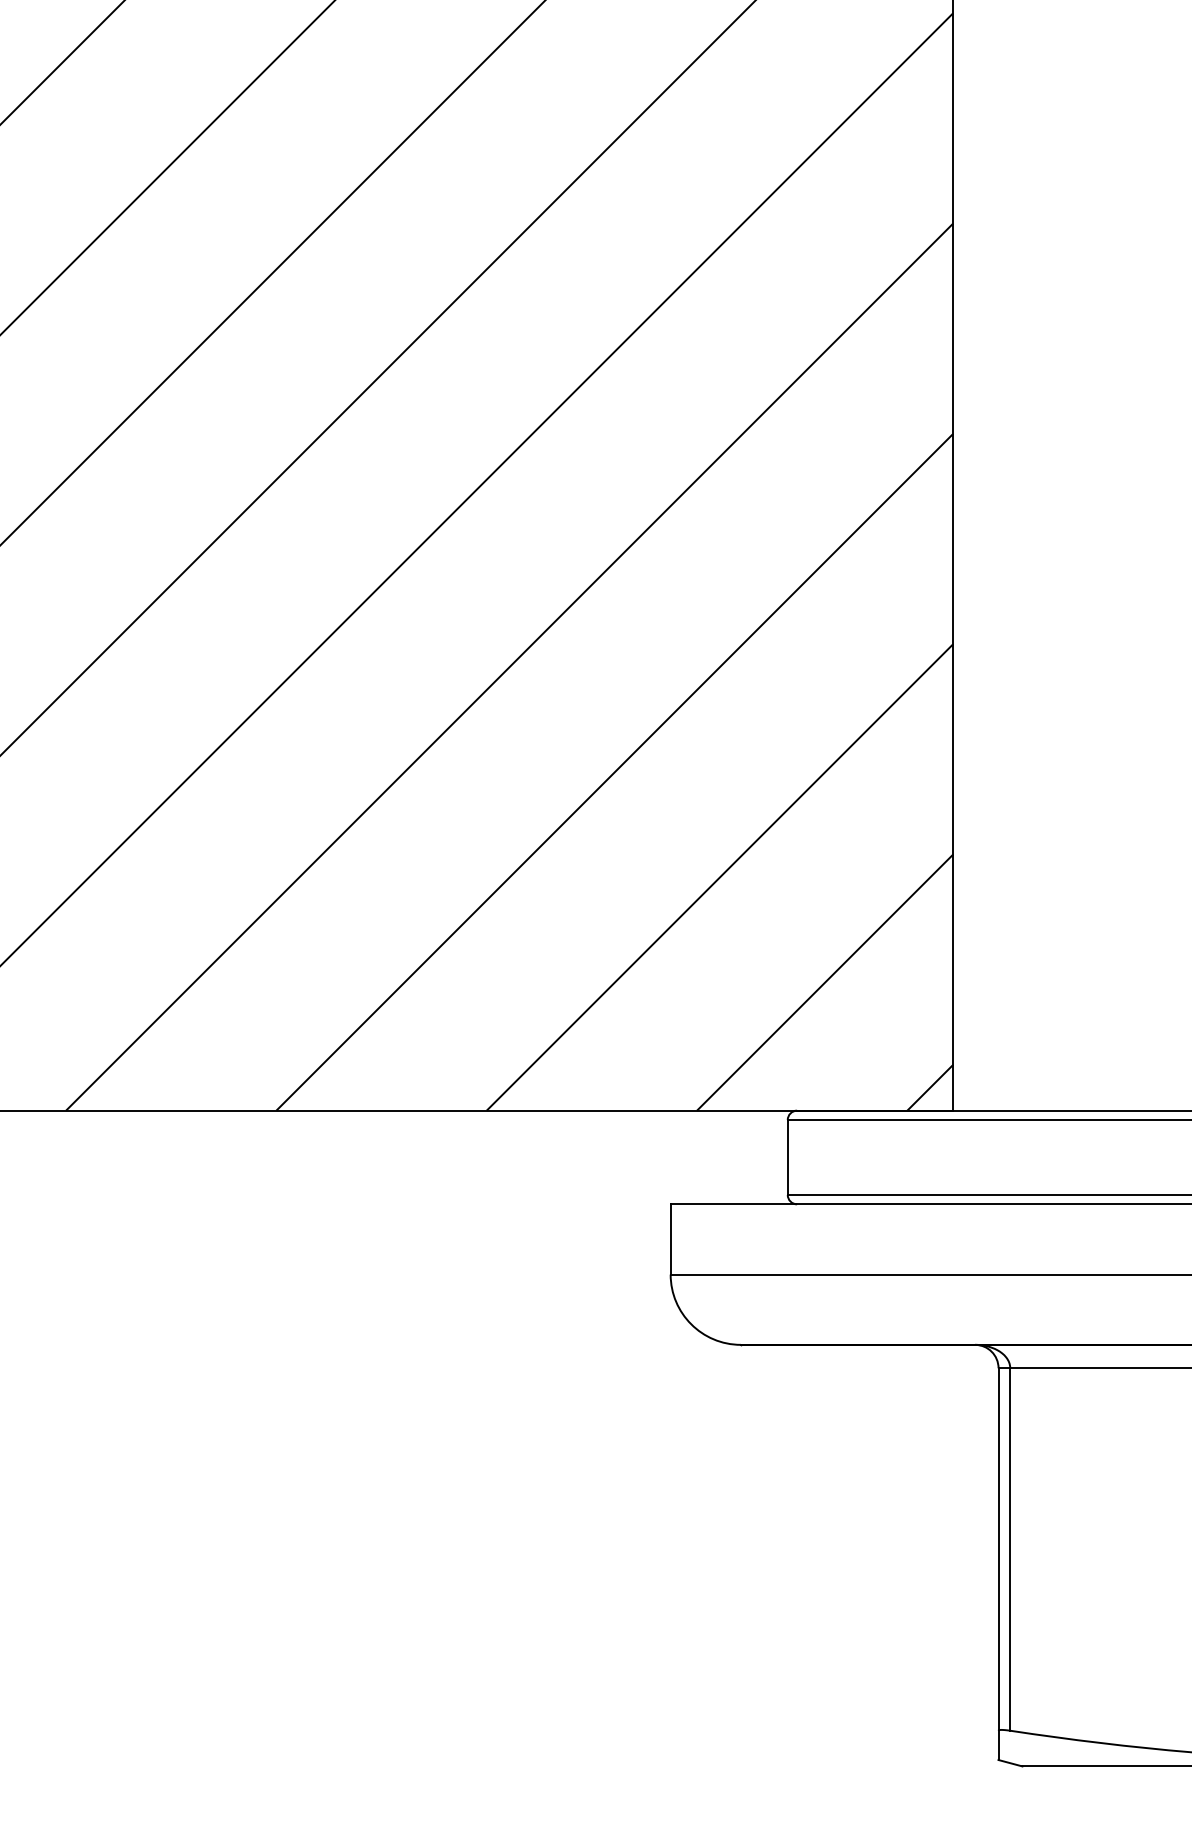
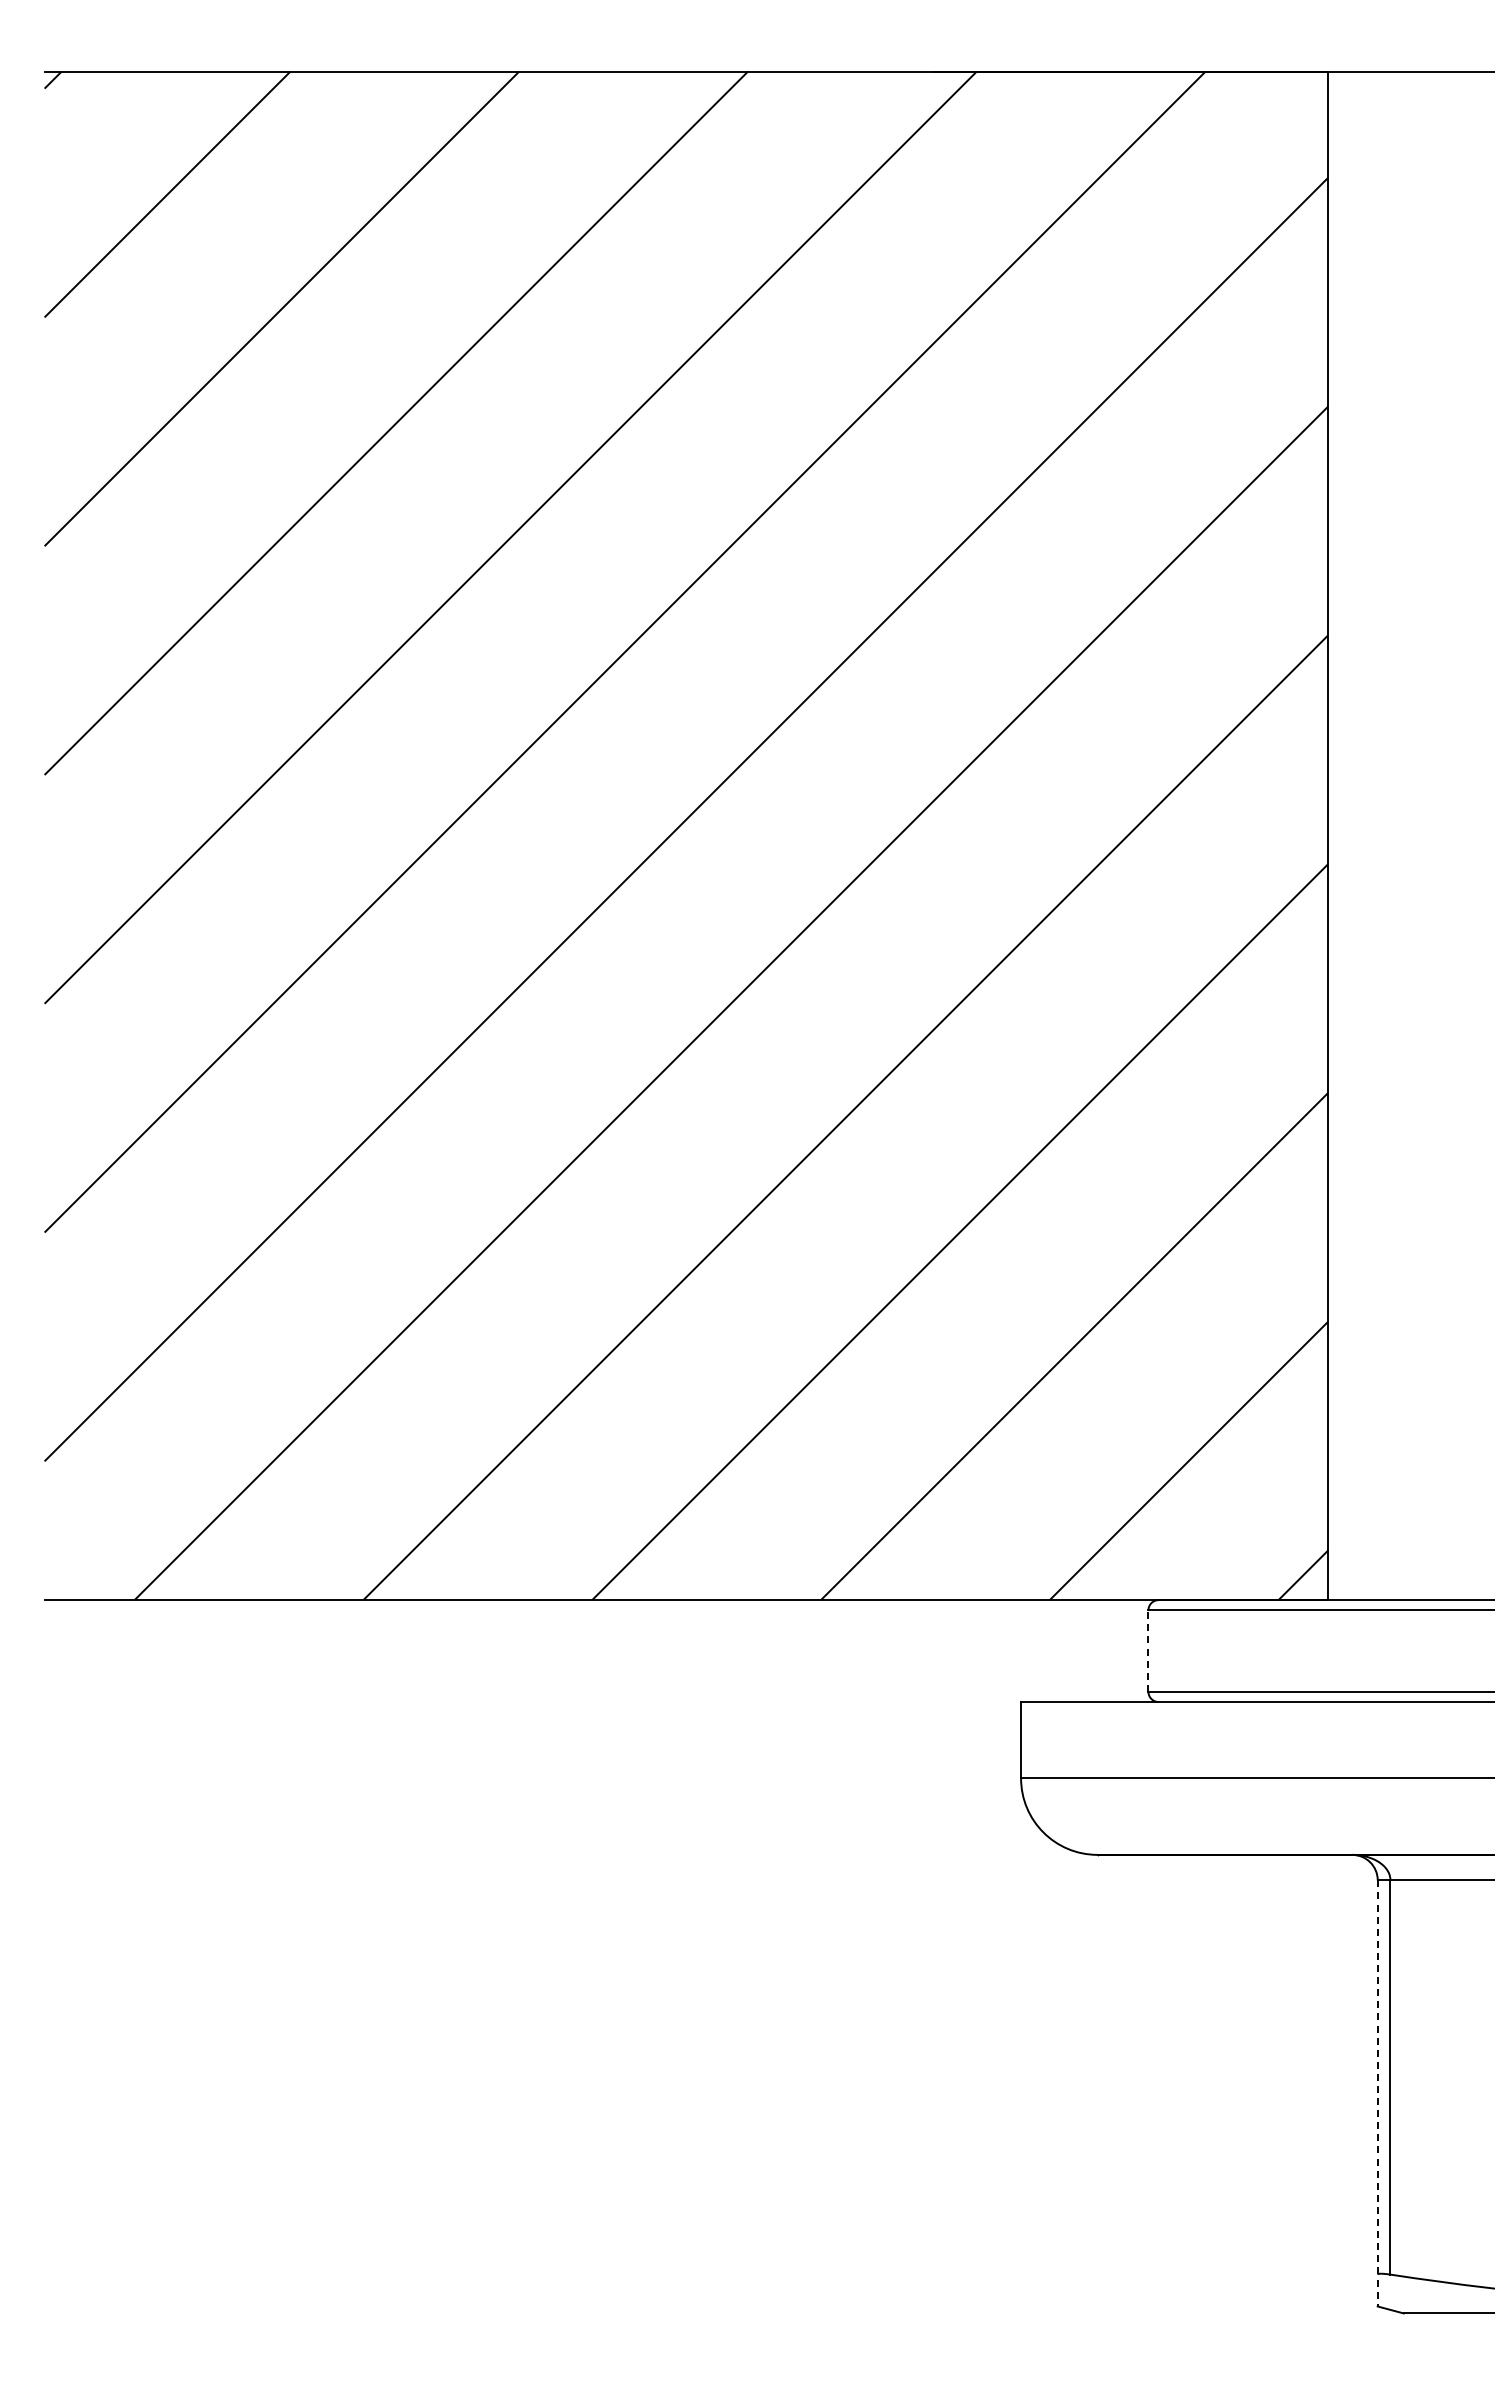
line: (787, 1157) -> (1148, 1651), solid -> dashed
line: (998, 1564) -> (1377, 2093), solid -> dashed

